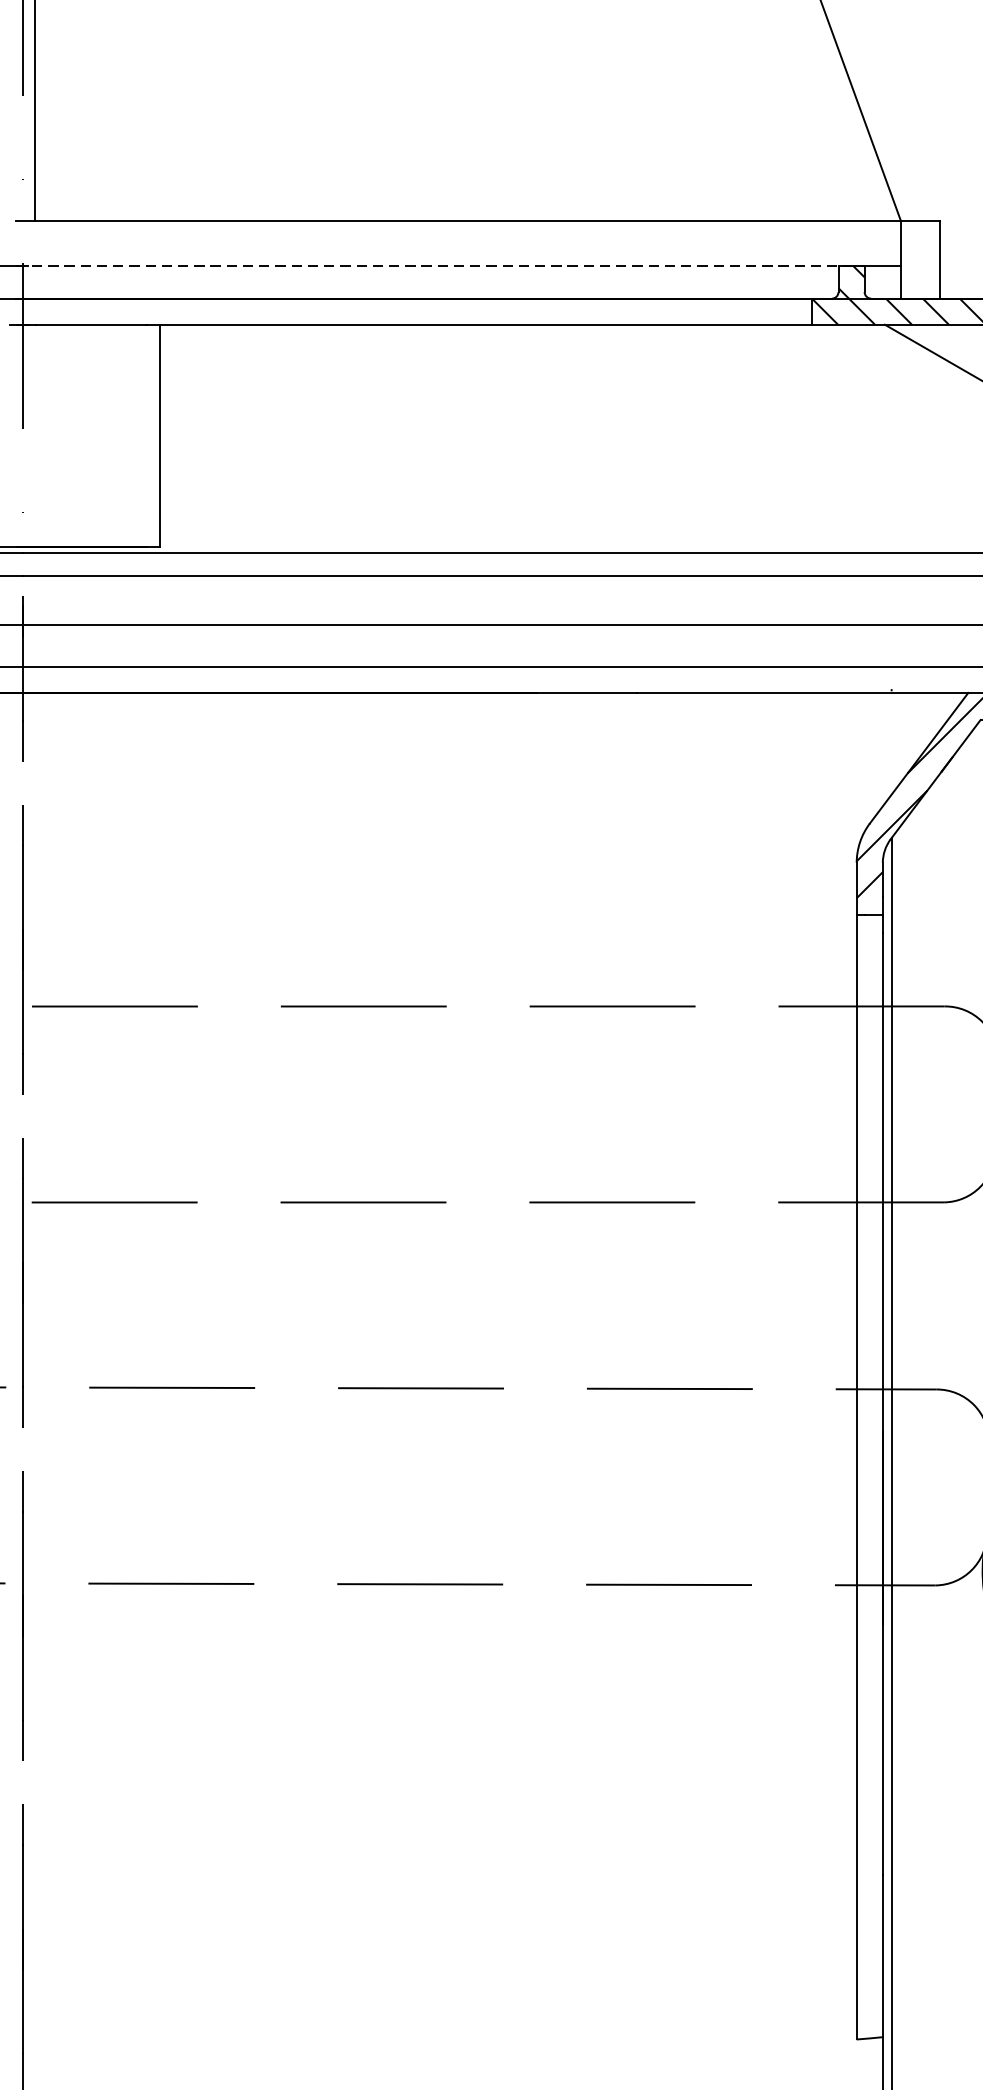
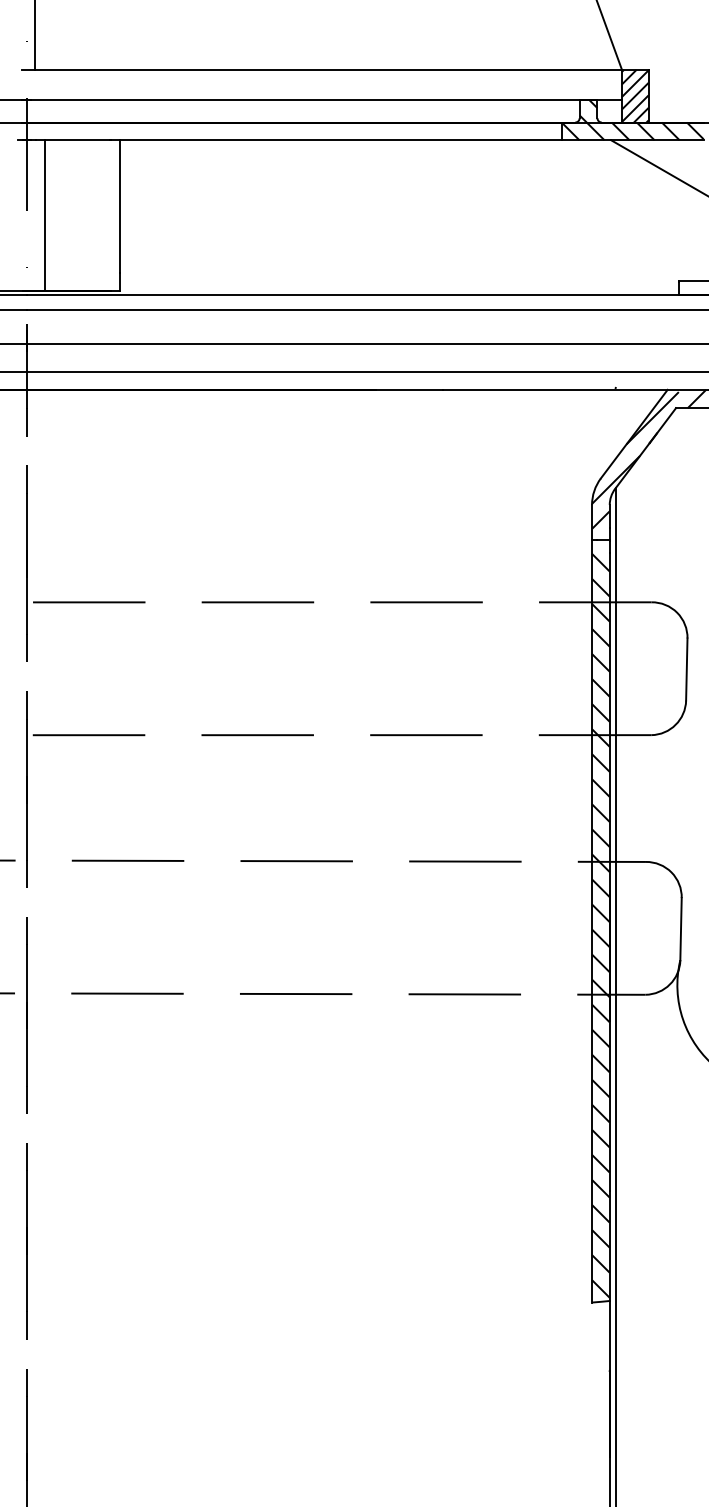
hatch: (919, 258) -> (634, 95), added
line: (439, 266) -> (309, 100), dashed -> solid
line: (48, 435) -> (44, 215), added
hatch: (869, 1483) -> (600, 925), added

